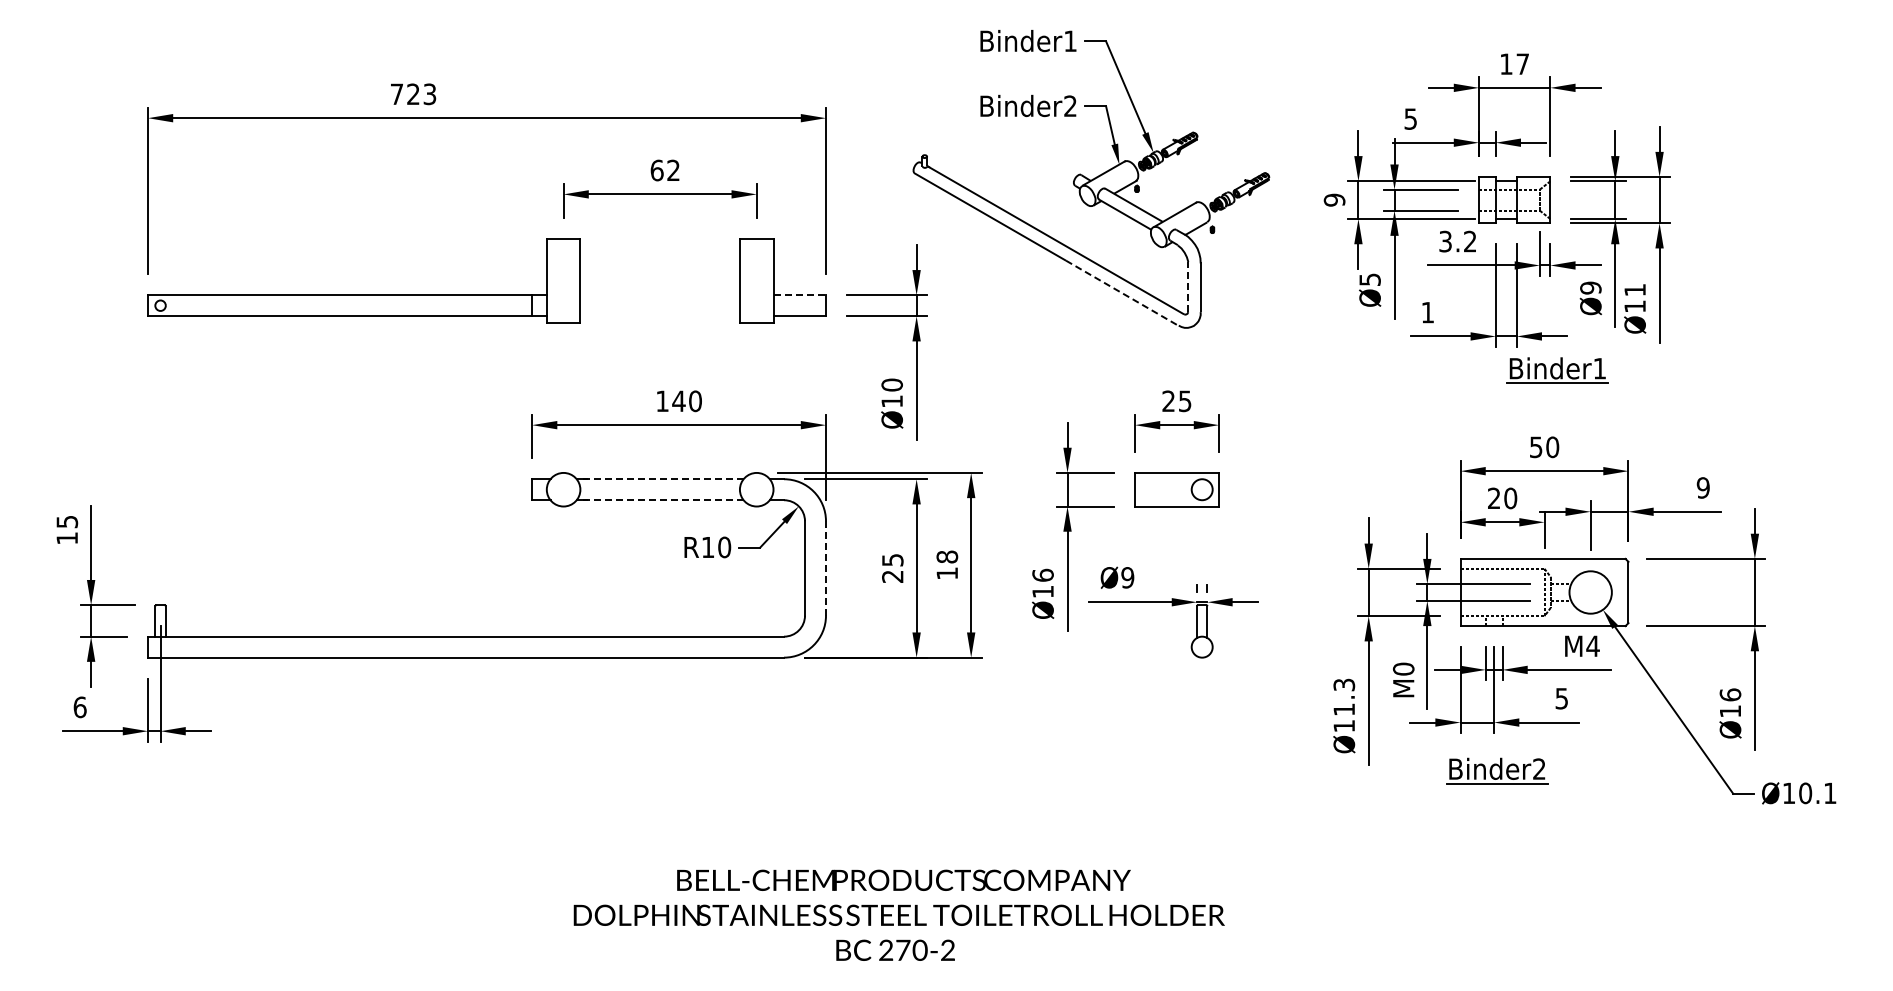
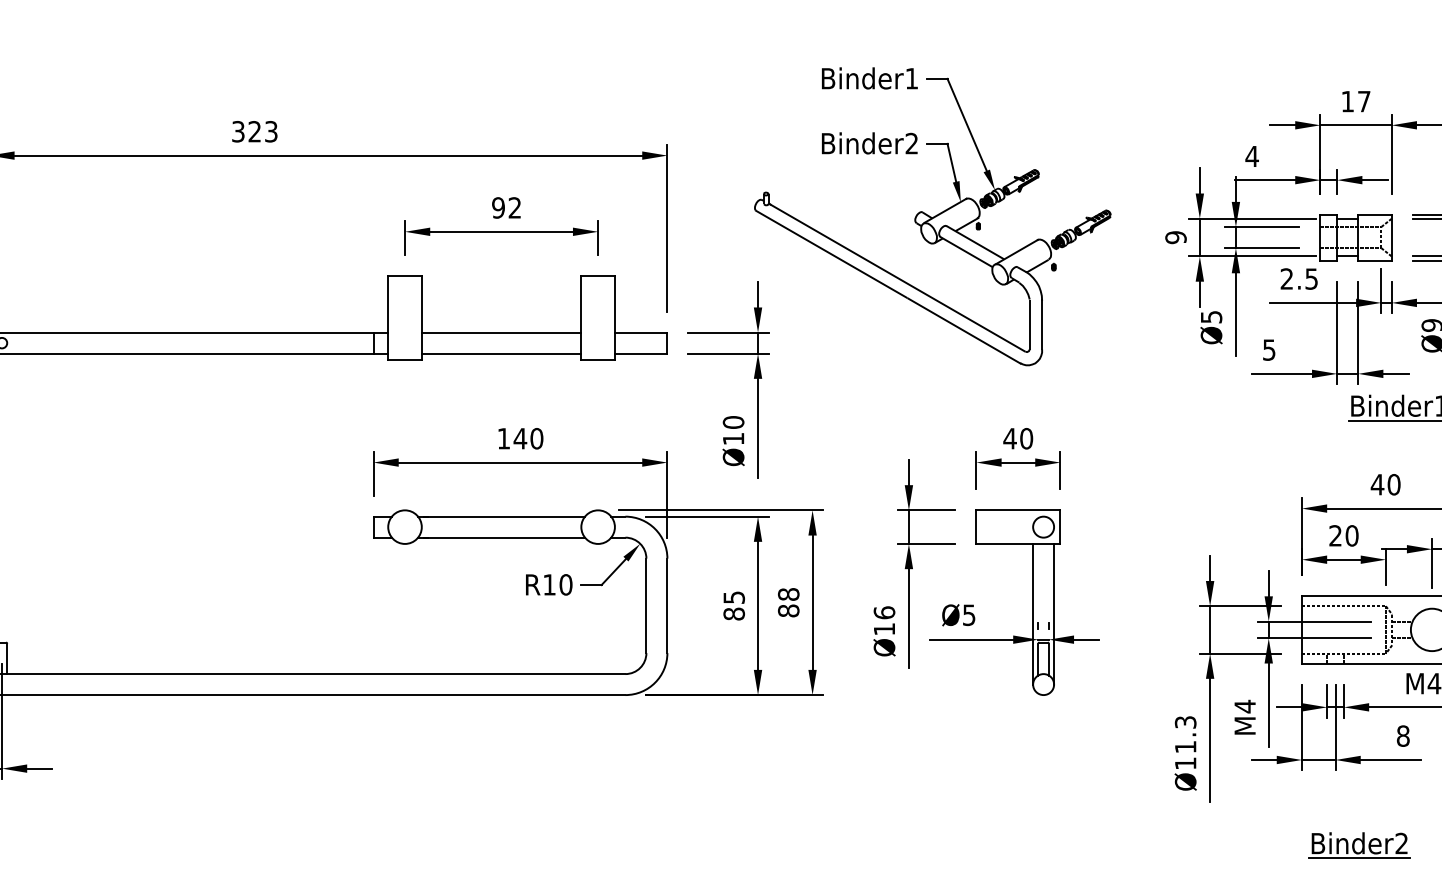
text: (396, 94) -> (237, 131), 723 -> 323
text: (1410, 118) -> (1251, 155), 5 -> 4
text: (656, 170) -> (497, 207), 62 -> 92
text: (1457, 241) -> (1298, 278), 3.2 -> 2.5
line: (1188, 286) -> (1029, 323), dashed -> solid
line: (1123, 293) -> (964, 330), dashed -> solid
line: (659, 295) -> (500, 332), added
line: (800, 295) -> (641, 332), dashed -> solid
text: (1427, 312) -> (1268, 349), 1 -> 5
line: (659, 316) -> (500, 353), added
text: (1176, 401) -> (1017, 438), 25 -> 40
text: (1535, 447) -> (1376, 484), 50 -> 40
line: (662, 479) -> (503, 516), dashed -> solid
line: (662, 500) -> (503, 537), dashed -> solid
line: (826, 568) -> (667, 605), dashed -> solid
text: (947, 573) -> (788, 610), 18 -> 88
text: (892, 576) -> (733, 613), 25 -> 85
line: (1191, 576) -> (1032, 613), added
line: (1212, 576) -> (1053, 613), added
text: (1127, 577) -> (968, 614), Ø9 -> Ø5
text: (1403, 669) -> (1244, 706), M0 -> M4
text: (1561, 698) -> (1402, 735), 5 -> 8
part: (1497, 770) -> (1359, 844), moved

